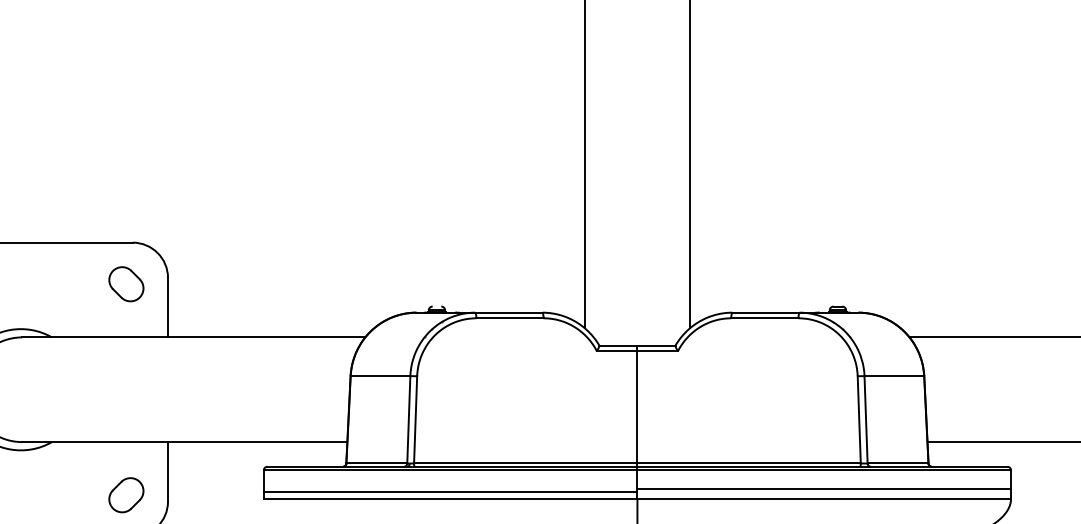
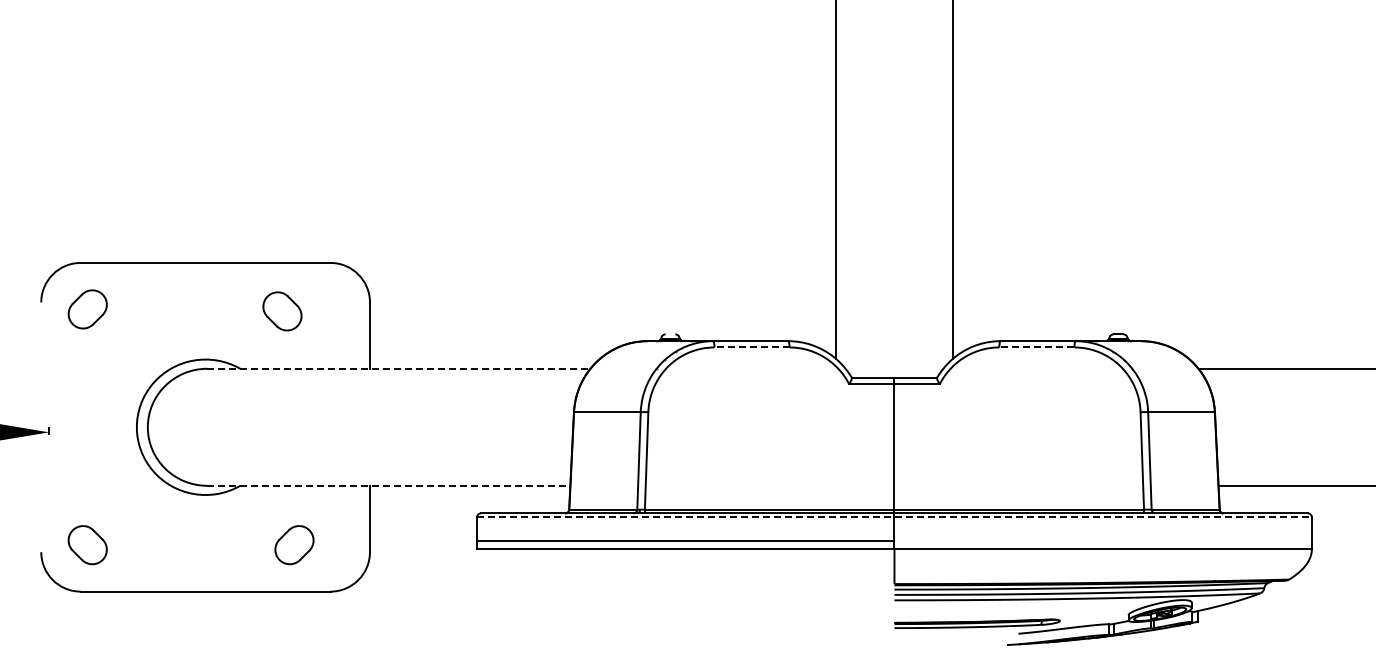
part: (126, 284) -> (282, 311), moved
line: (510, 318) -> (752, 347), solid -> dashed
line: (764, 318) -> (1036, 347), solid -> dashed
line: (193, 337) -> (398, 368), solid -> dashed
line: (184, 441) -> (388, 485), solid -> dashed
line: (637, 470) -> (894, 517), solid -> dashed
line: (823, 489) -> (1102, 538), removed
part: (126, 495) -> (294, 545), moved

